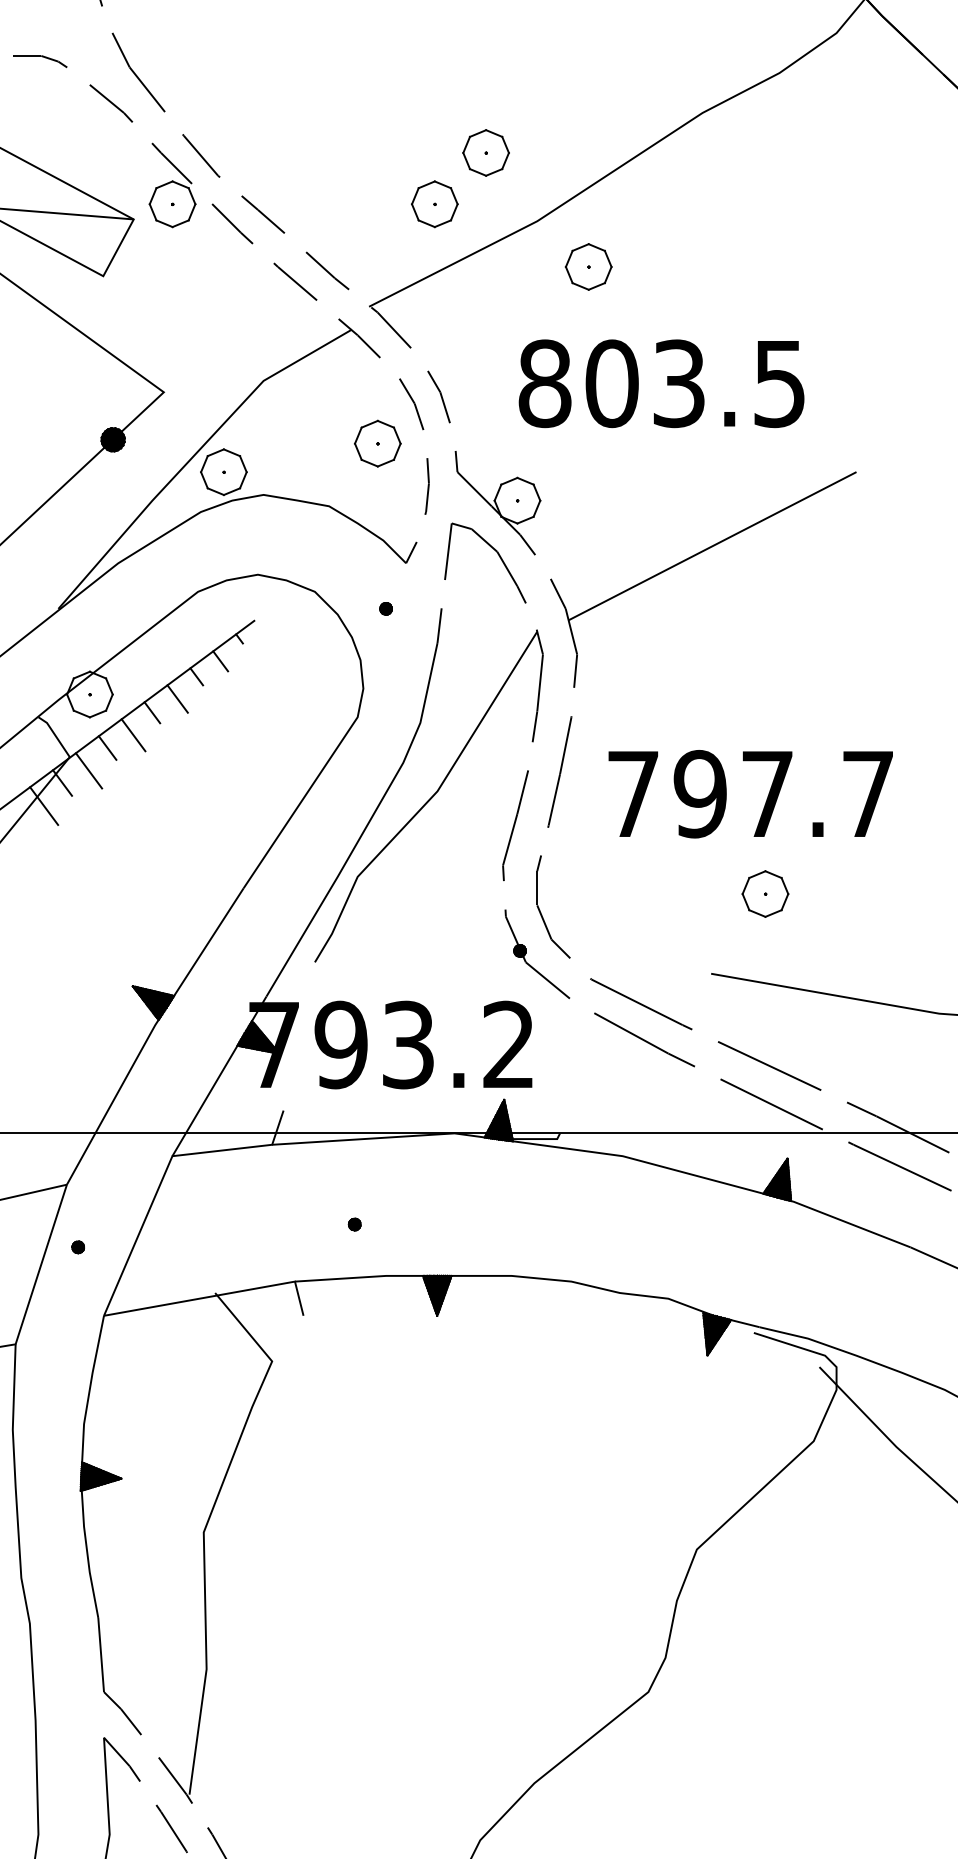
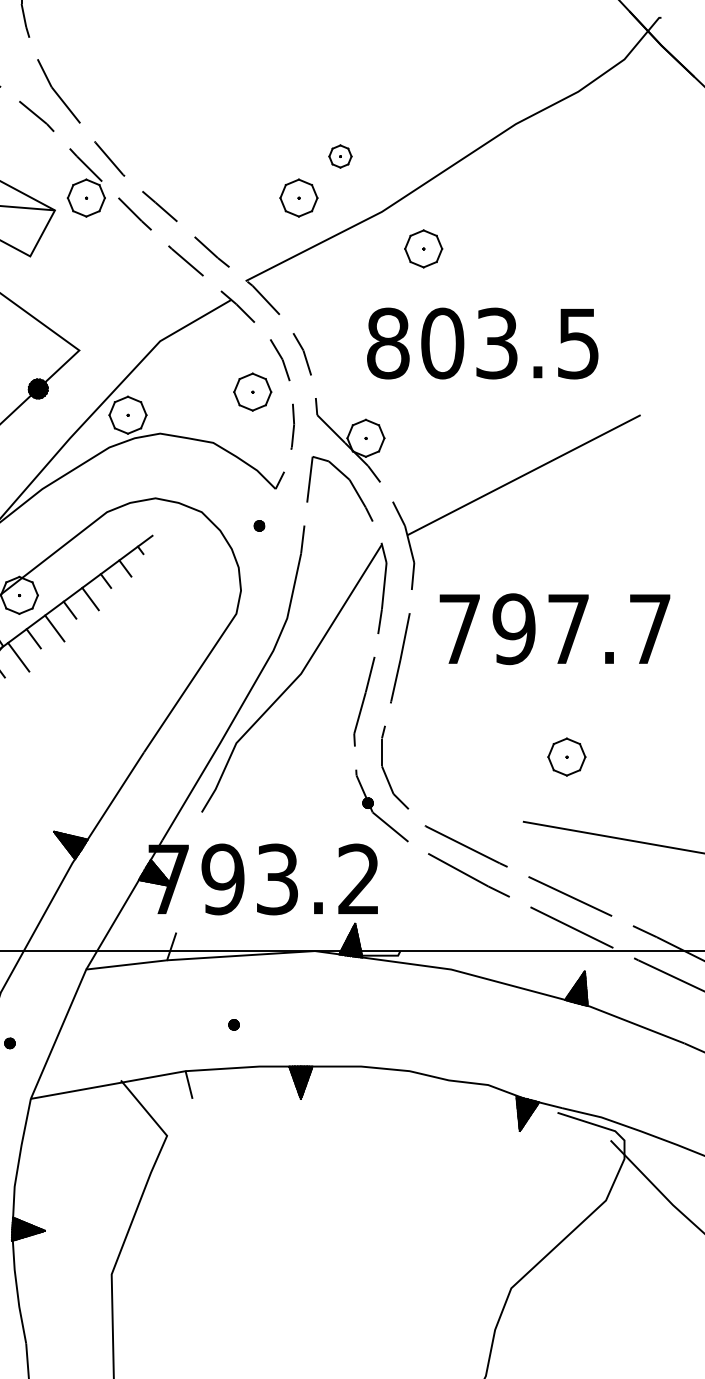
part: (485, 152) -> (340, 156), size x0.6
text: (750, 794) -> (554, 629), moved

